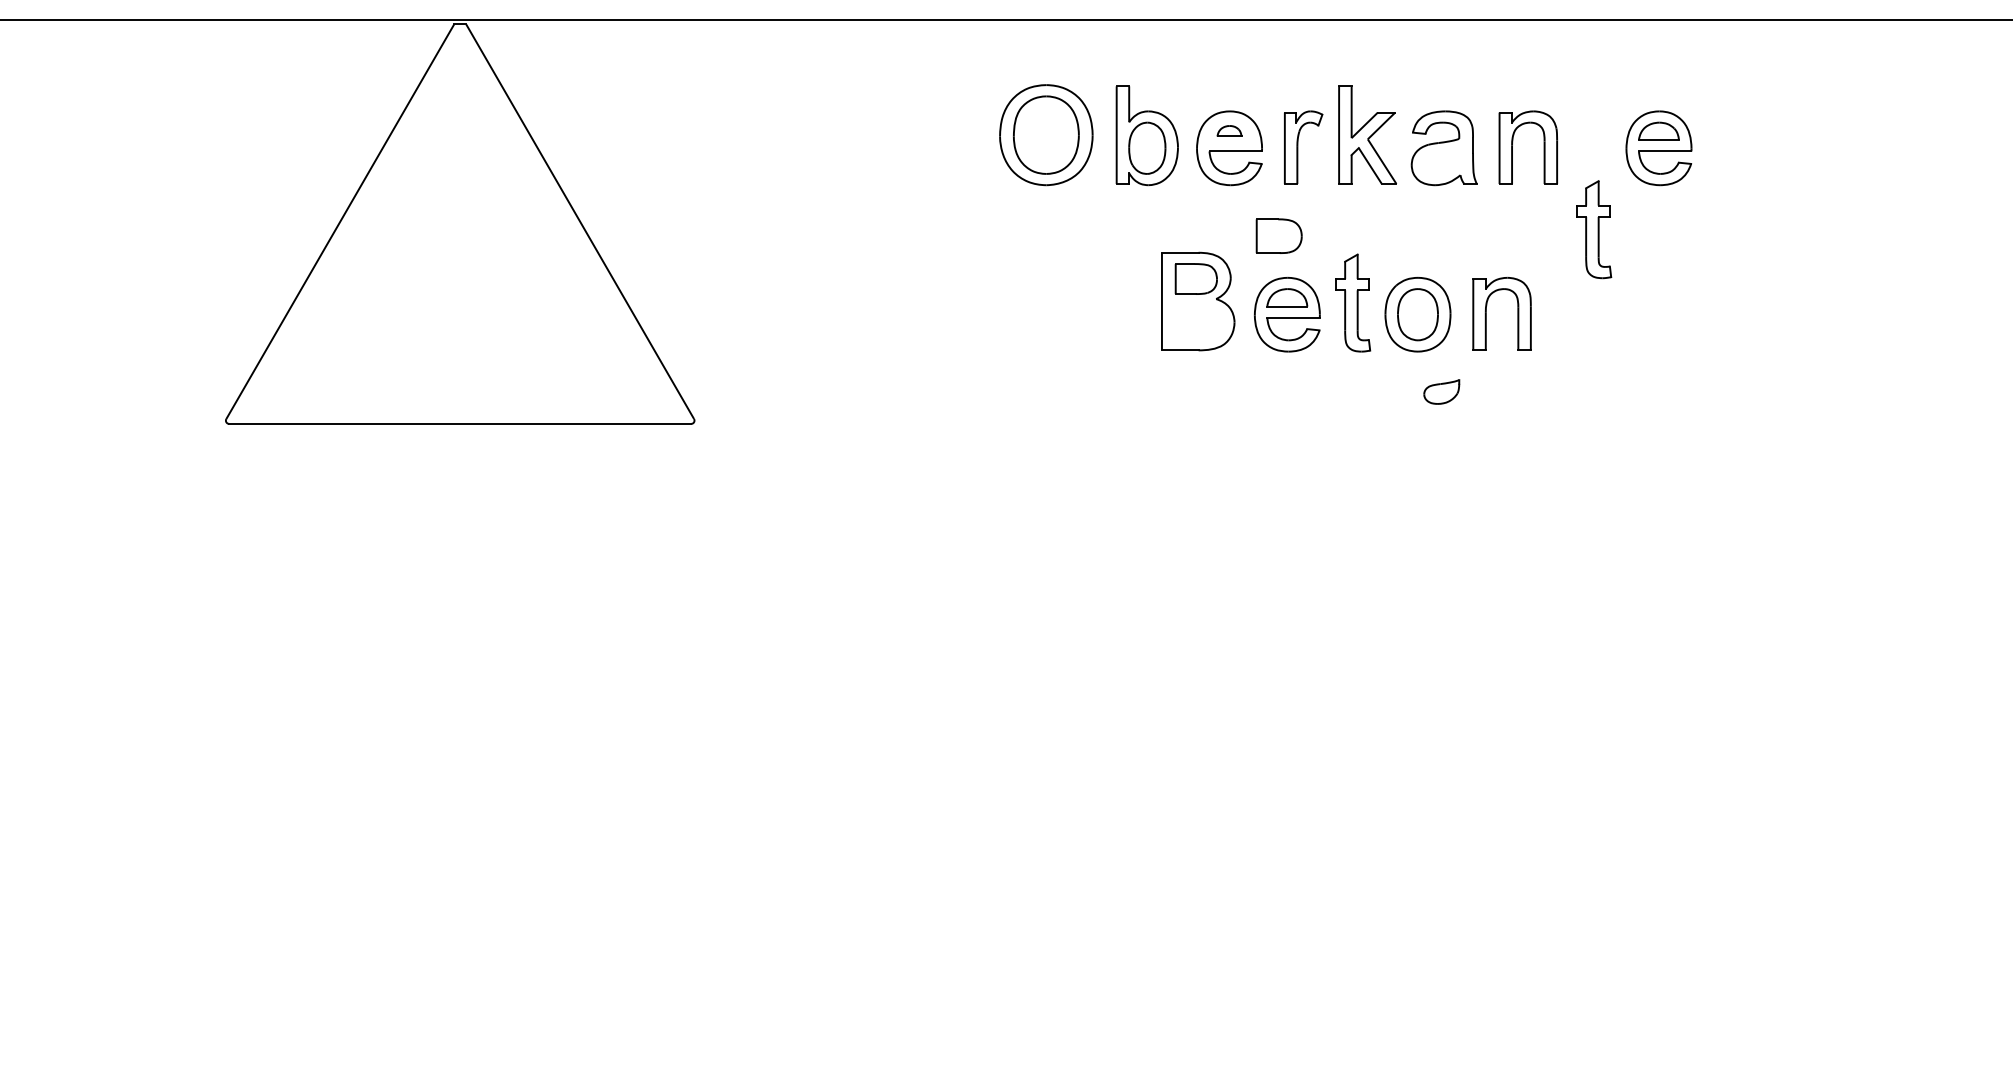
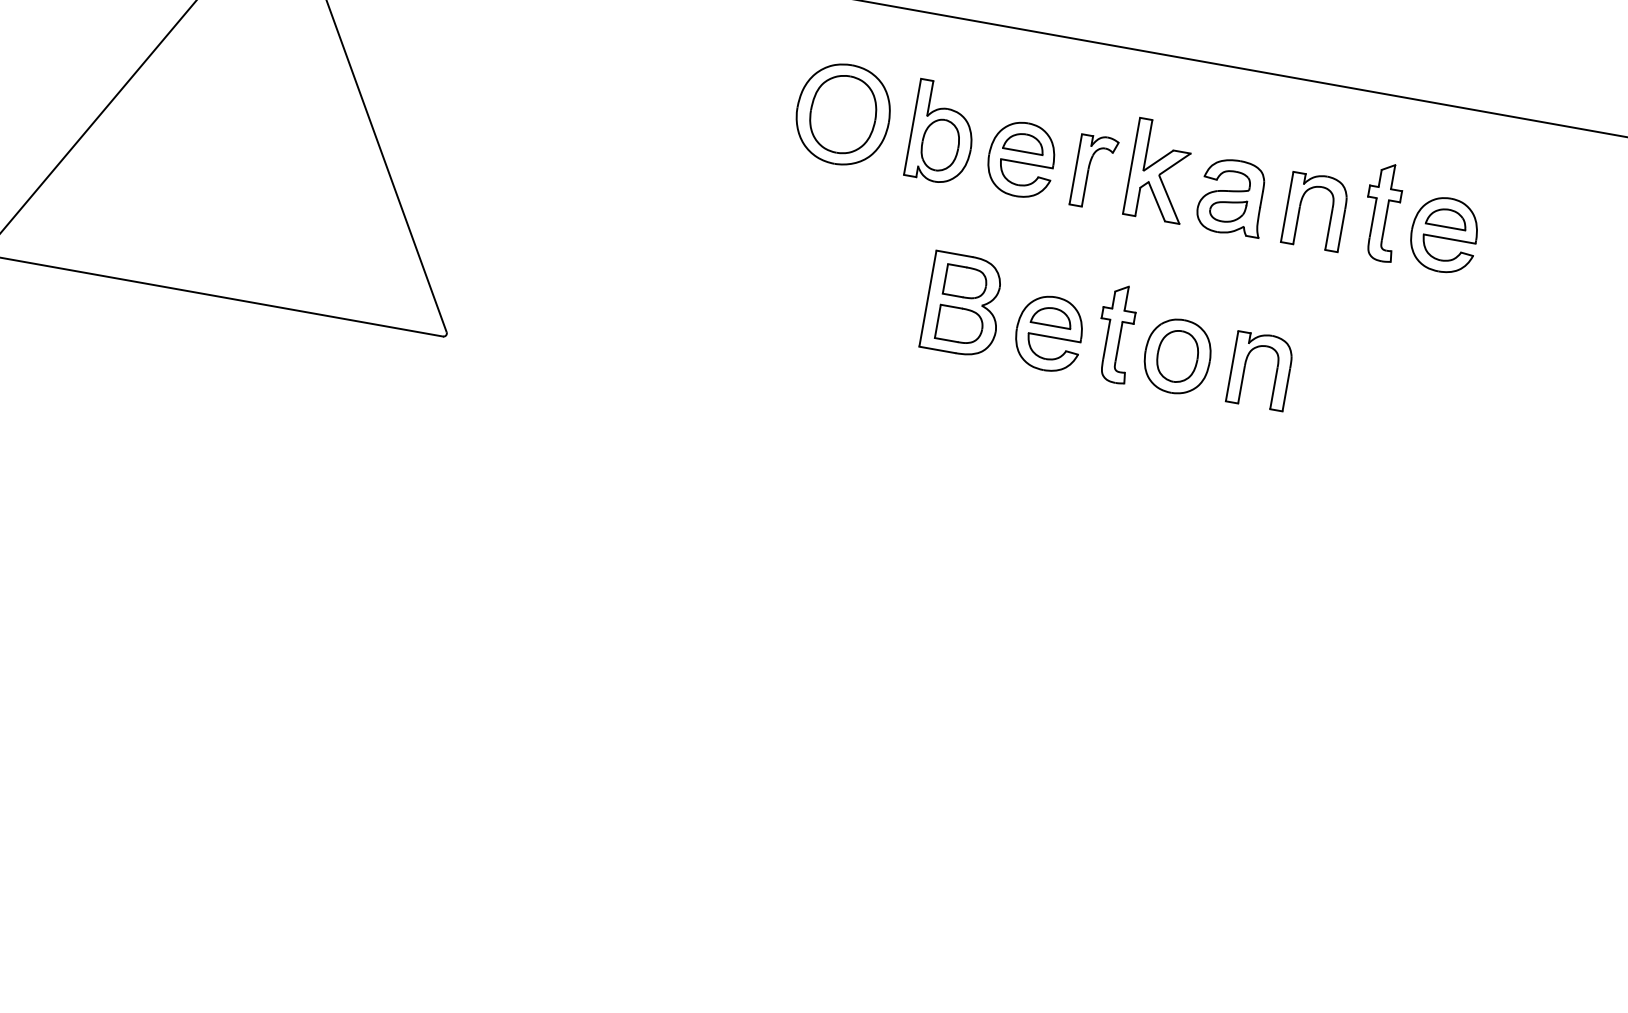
part: (1229, 130) -> (1024, 142), size x1.67
part: (1594, 229) -> (1382, 211), moved
part: (1278, 235) -> (959, 324), moved
part: (1441, 391) -> (1227, 209), moved

